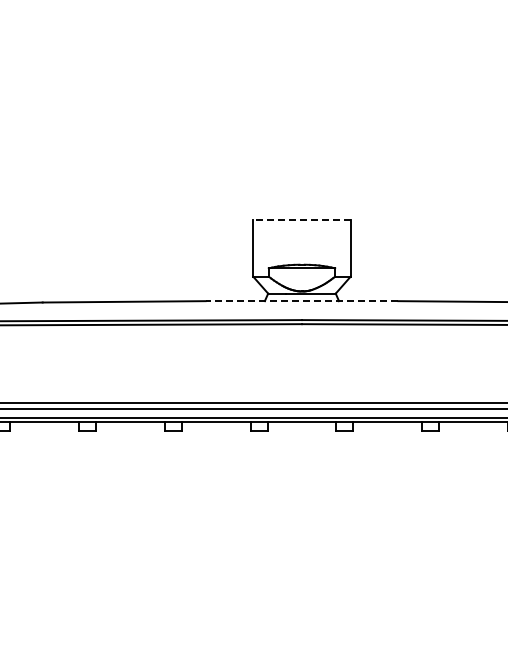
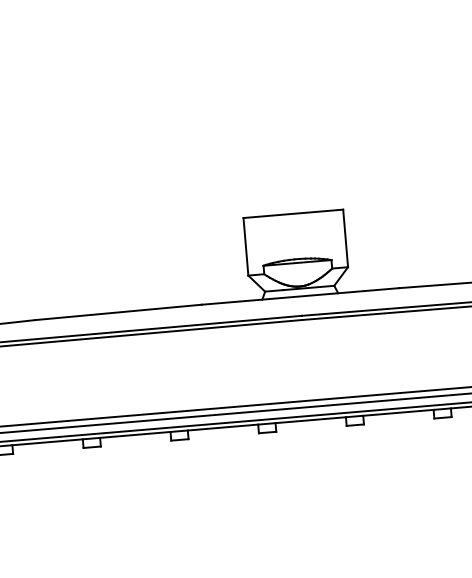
line: (301, 220) -> (292, 213), dashed -> solid
line: (301, 301) -> (299, 296), dashed -> solid

